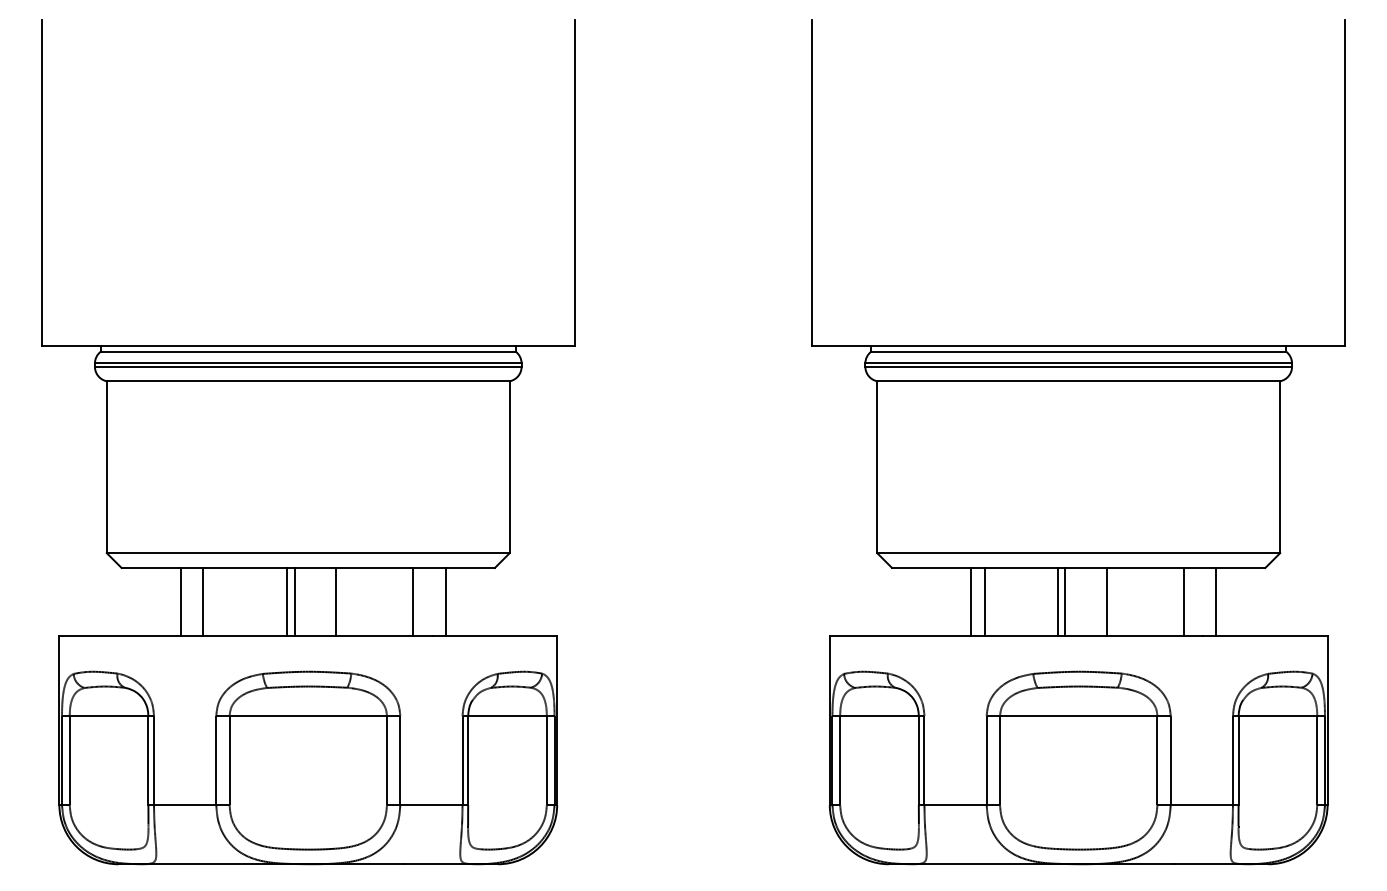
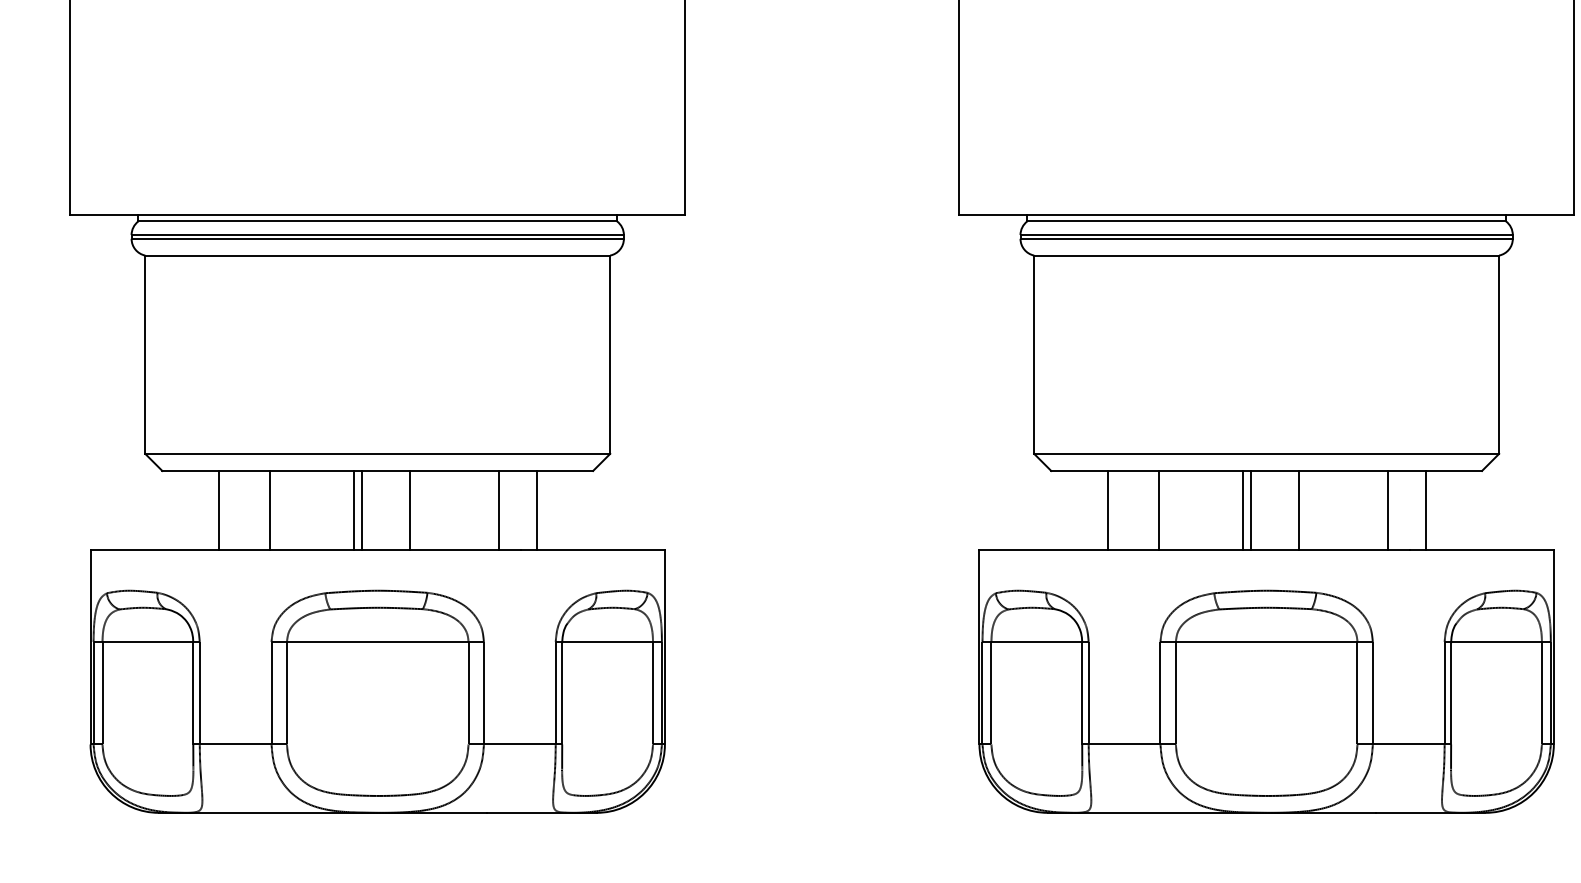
line: (181, 601) -> (270, 509), moved
line: (202, 601) -> (218, 509), moved
line: (971, 601) -> (1108, 509), moved

